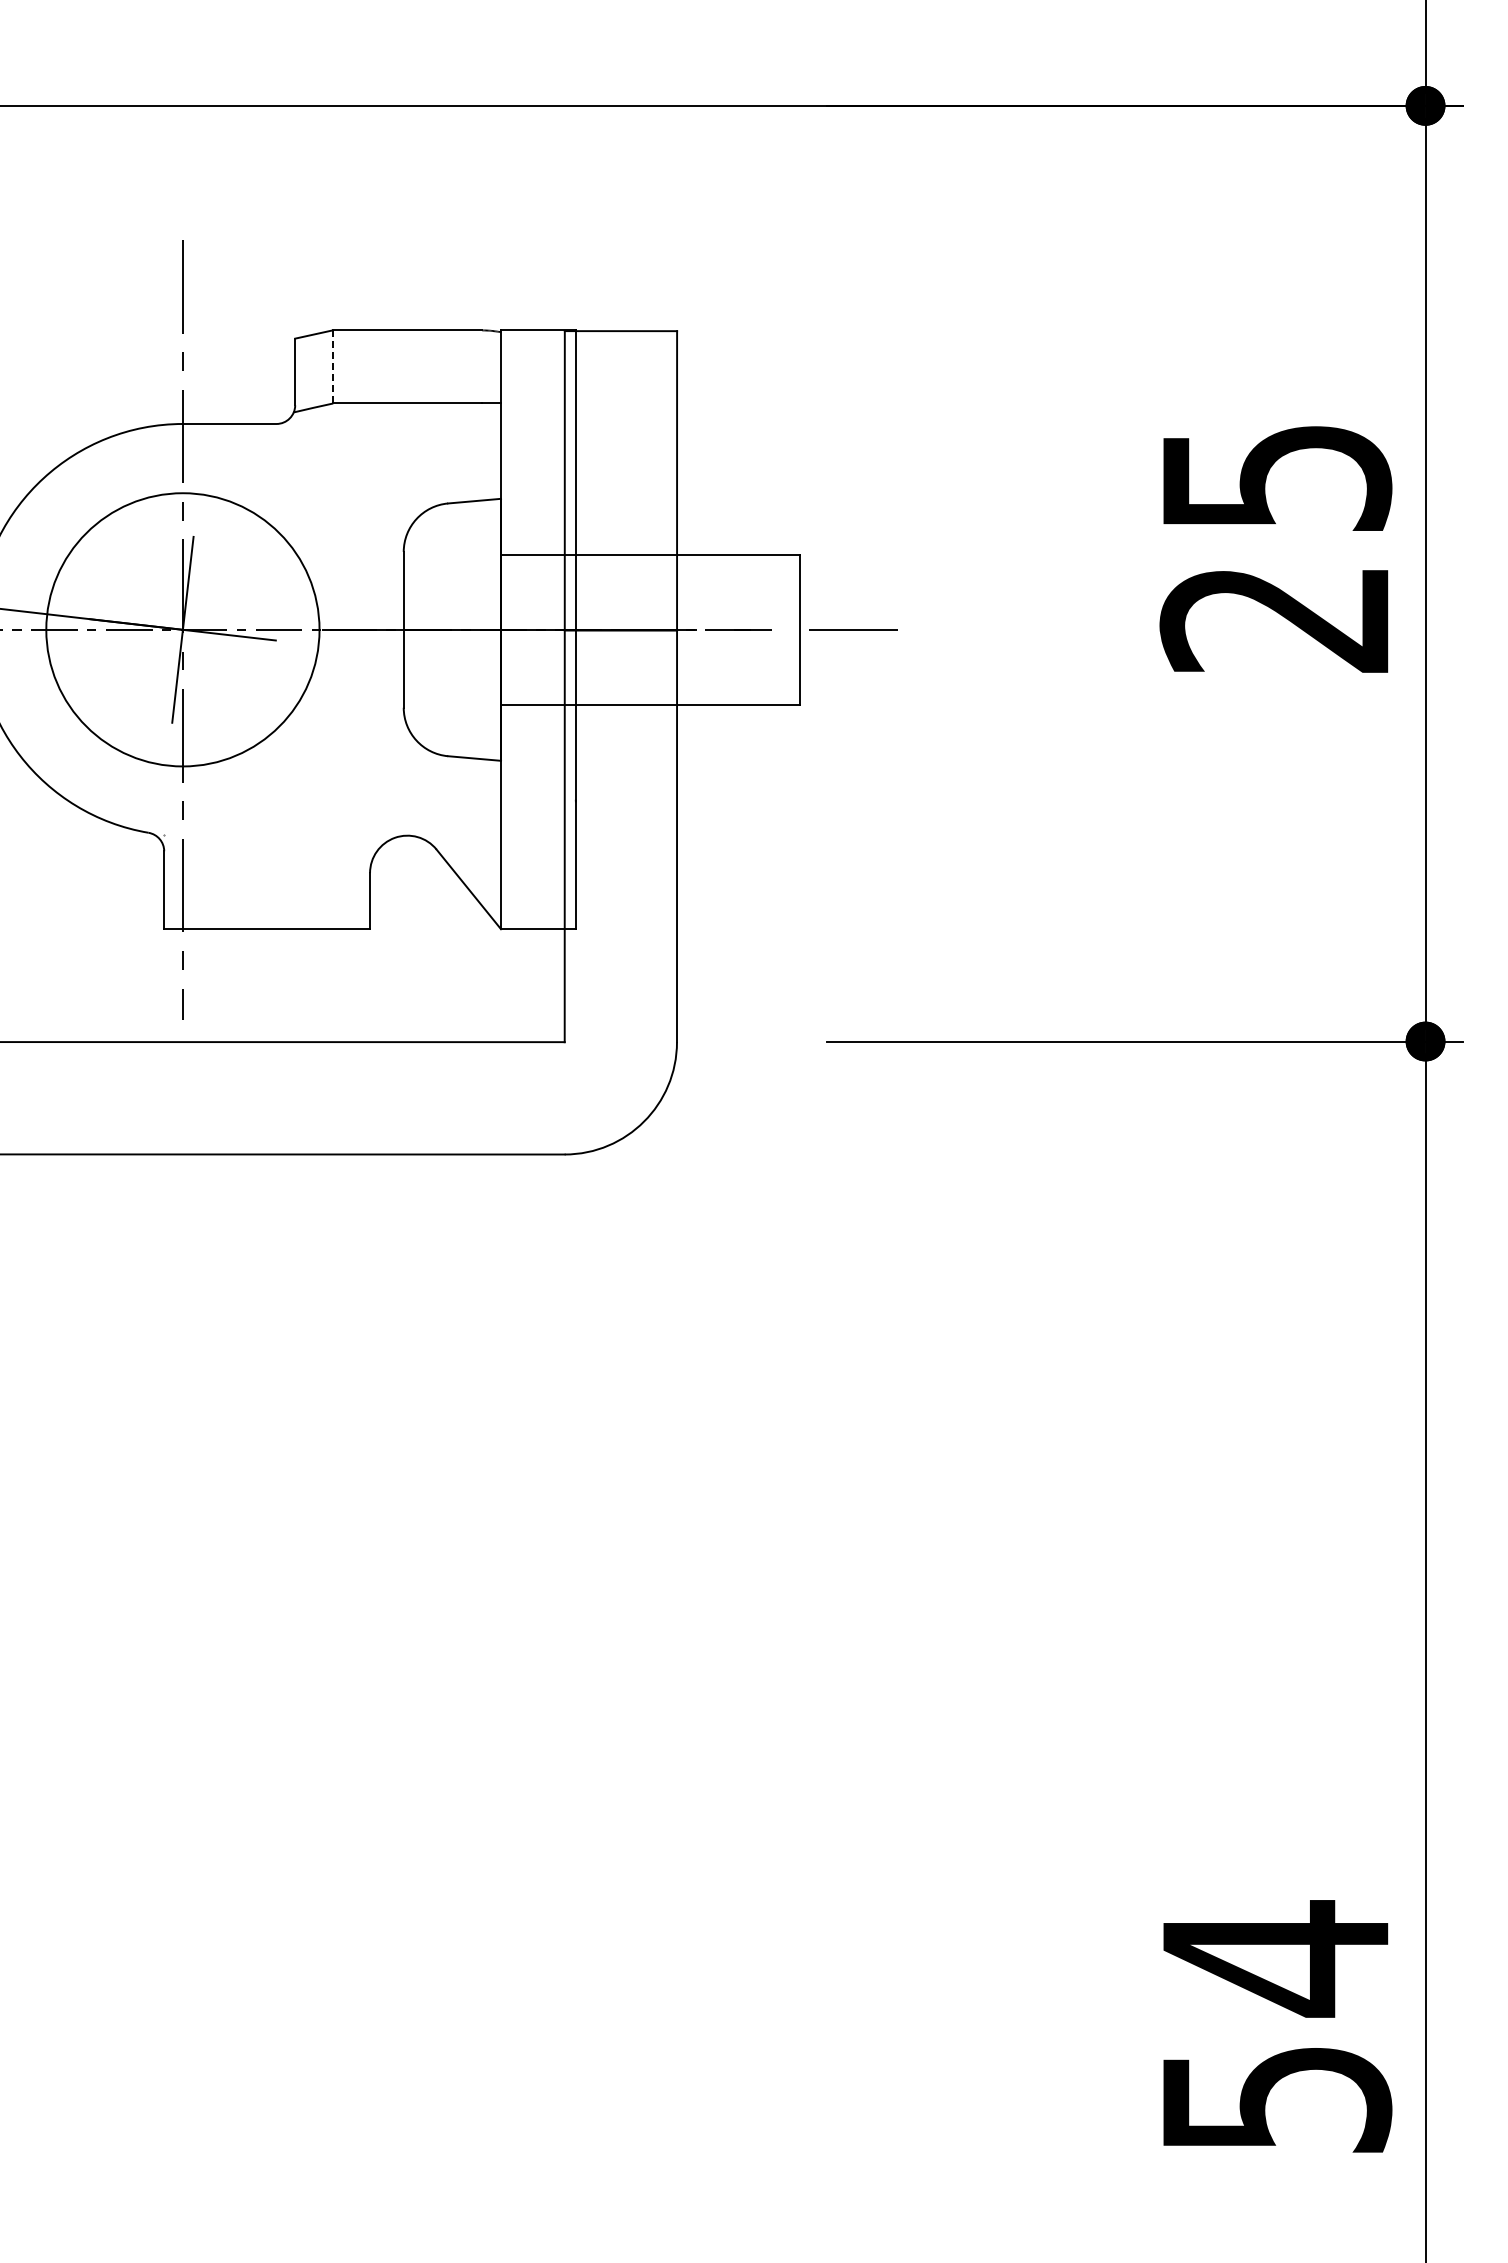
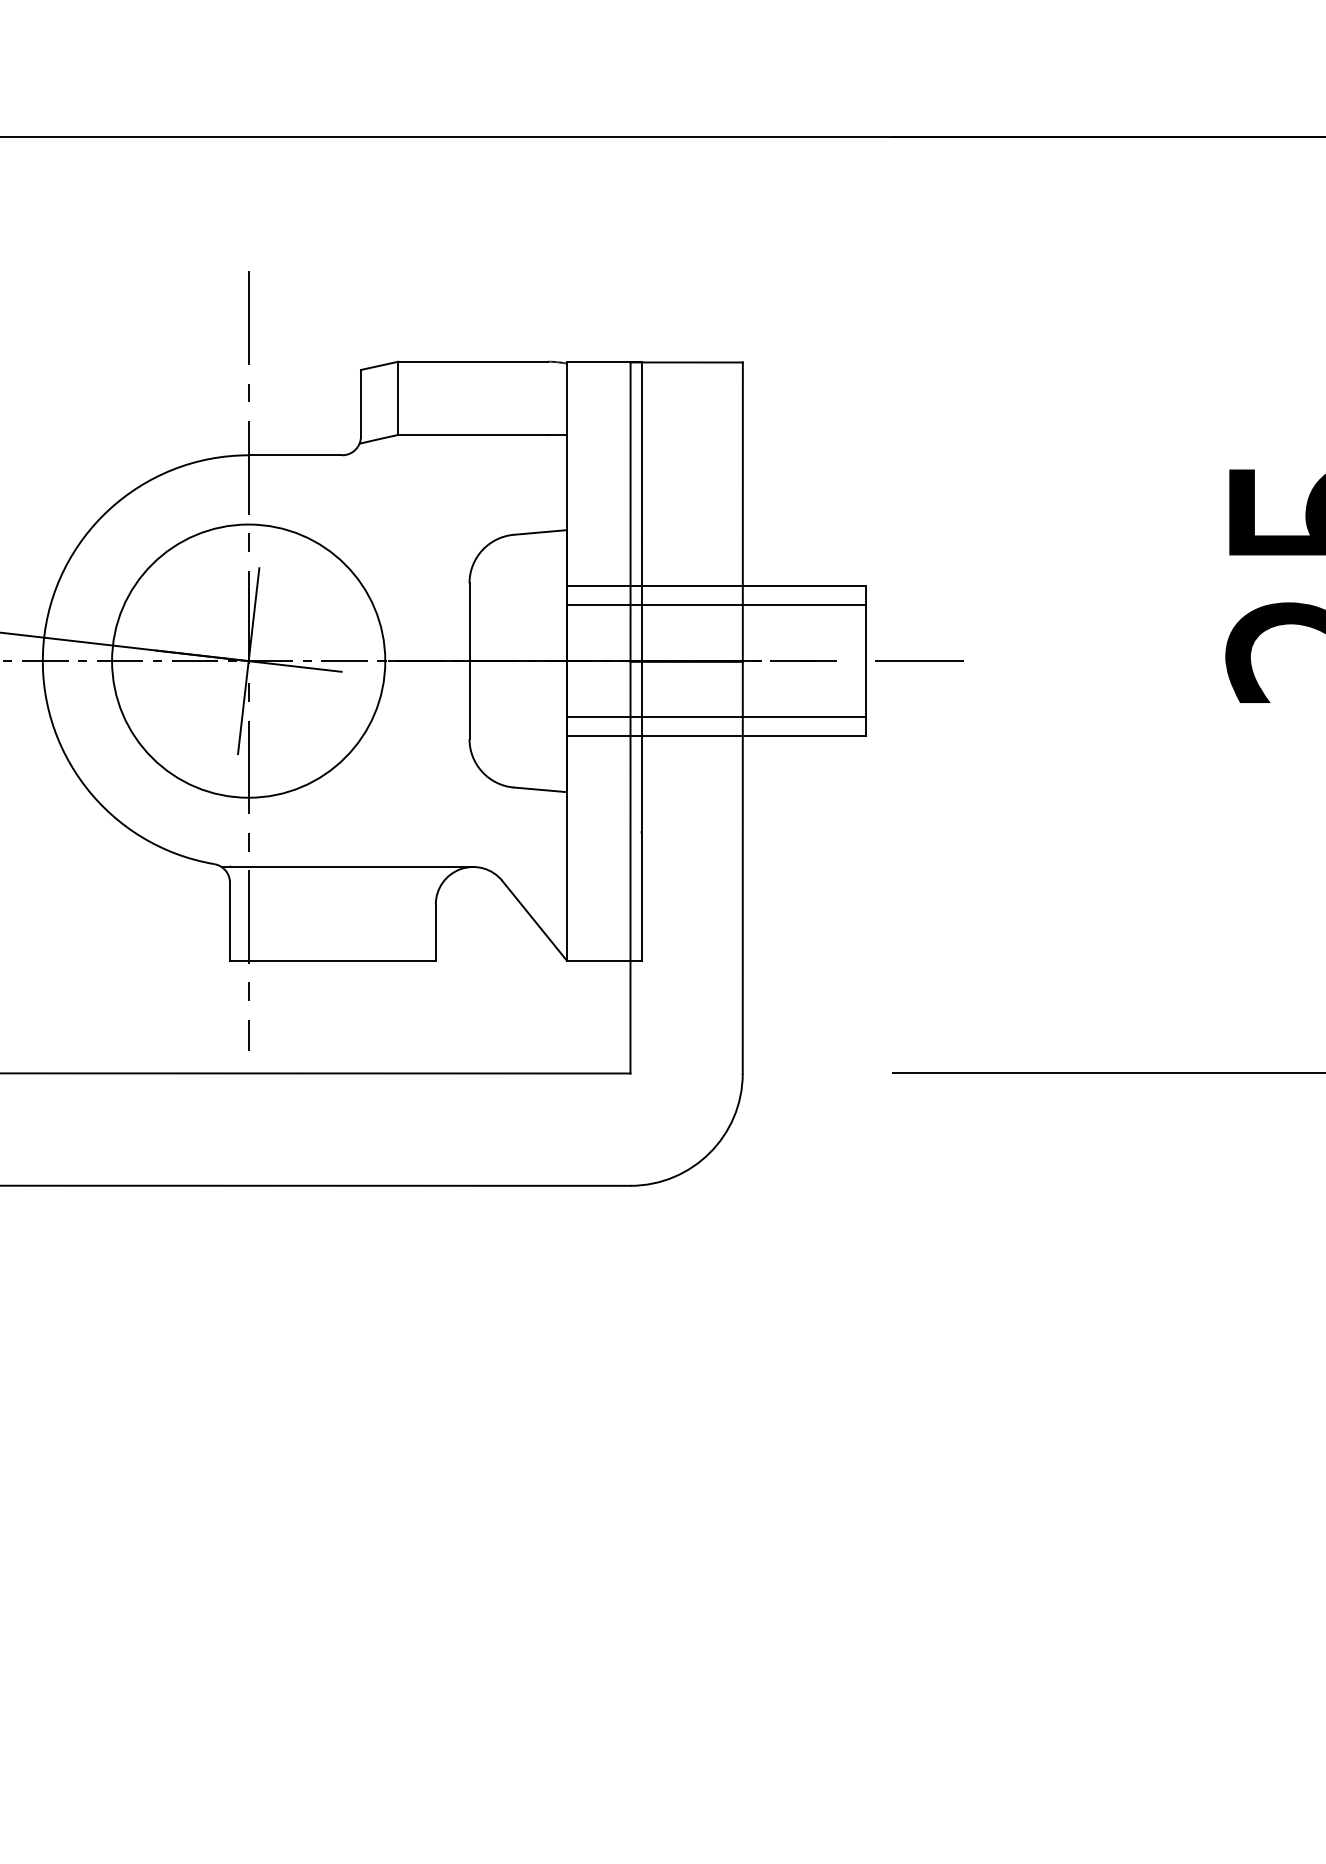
line: (332, 366) -> (398, 397), dashed -> solid
line: (650, 573) -> (716, 604), added
line: (650, 685) -> (716, 716), added
line: (281, 835) -> (347, 866), added

